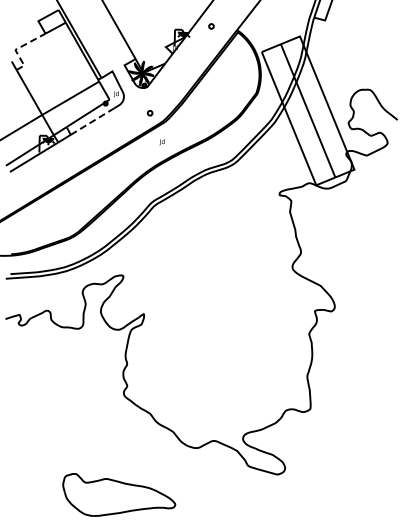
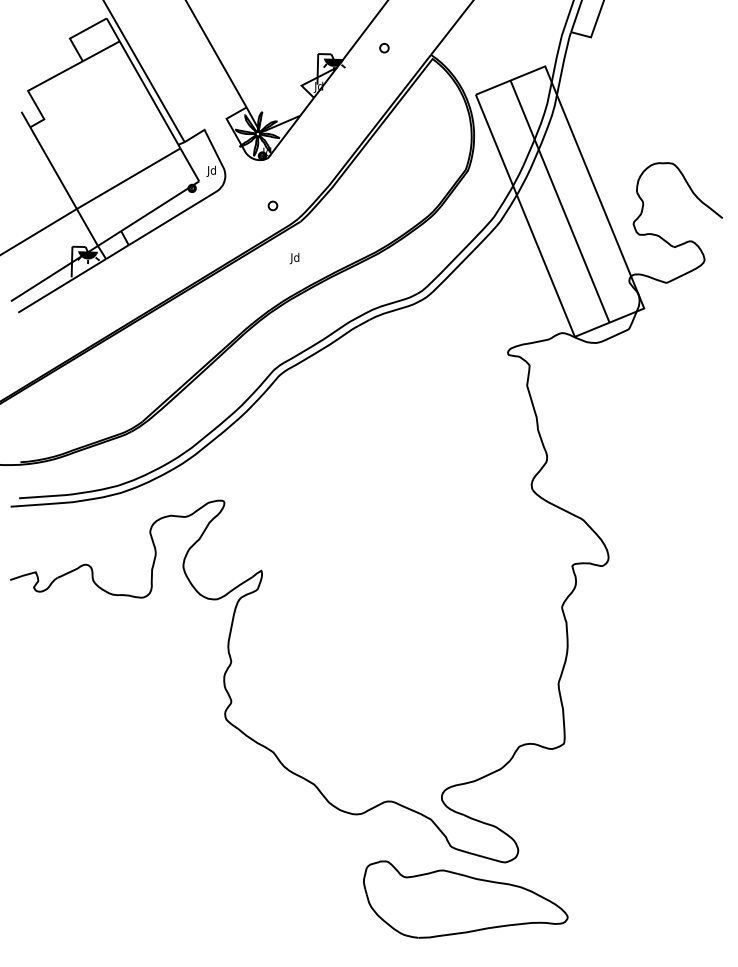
line: (17, 48) -> (31, 88), dashed -> solid
line: (92, 121) -> (168, 220), dashed -> solid
part: (119, 494) -> (466, 898), moved

